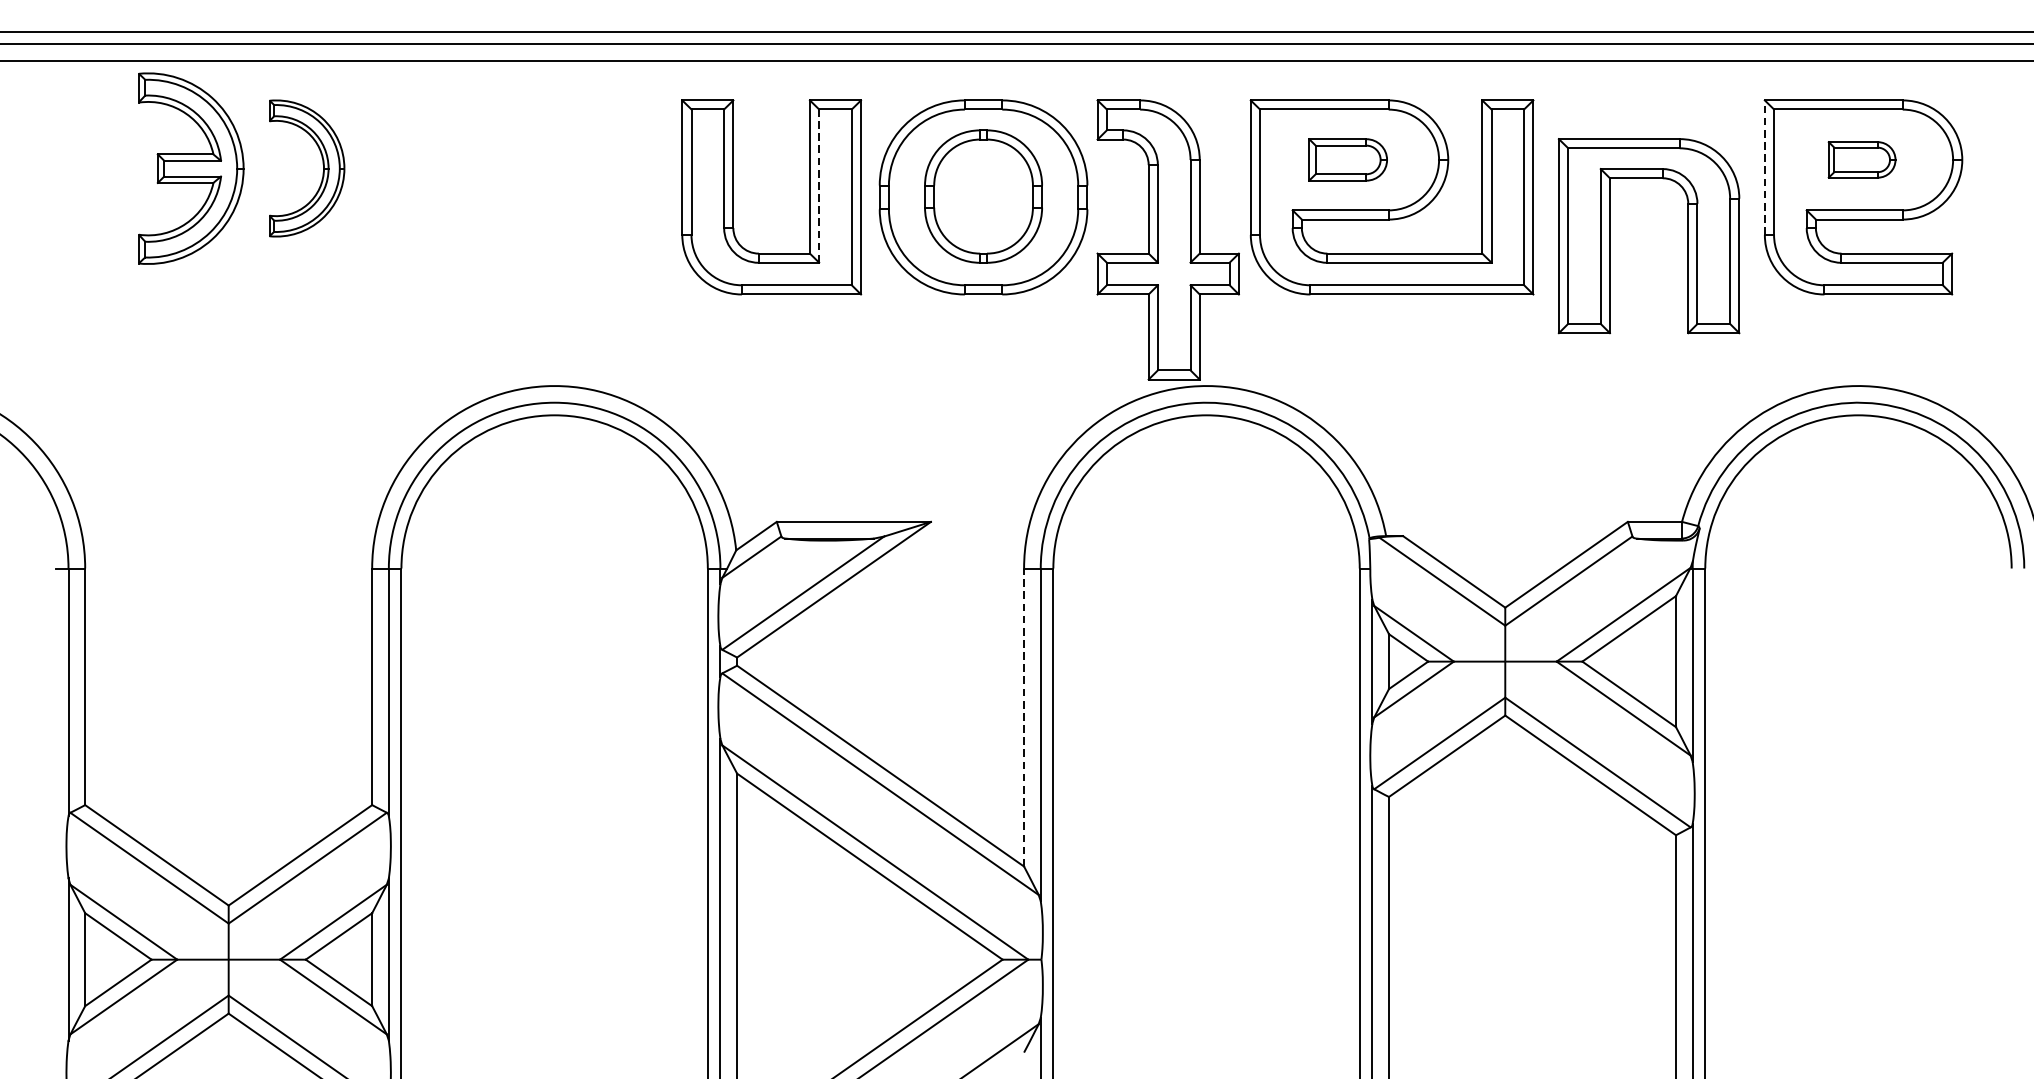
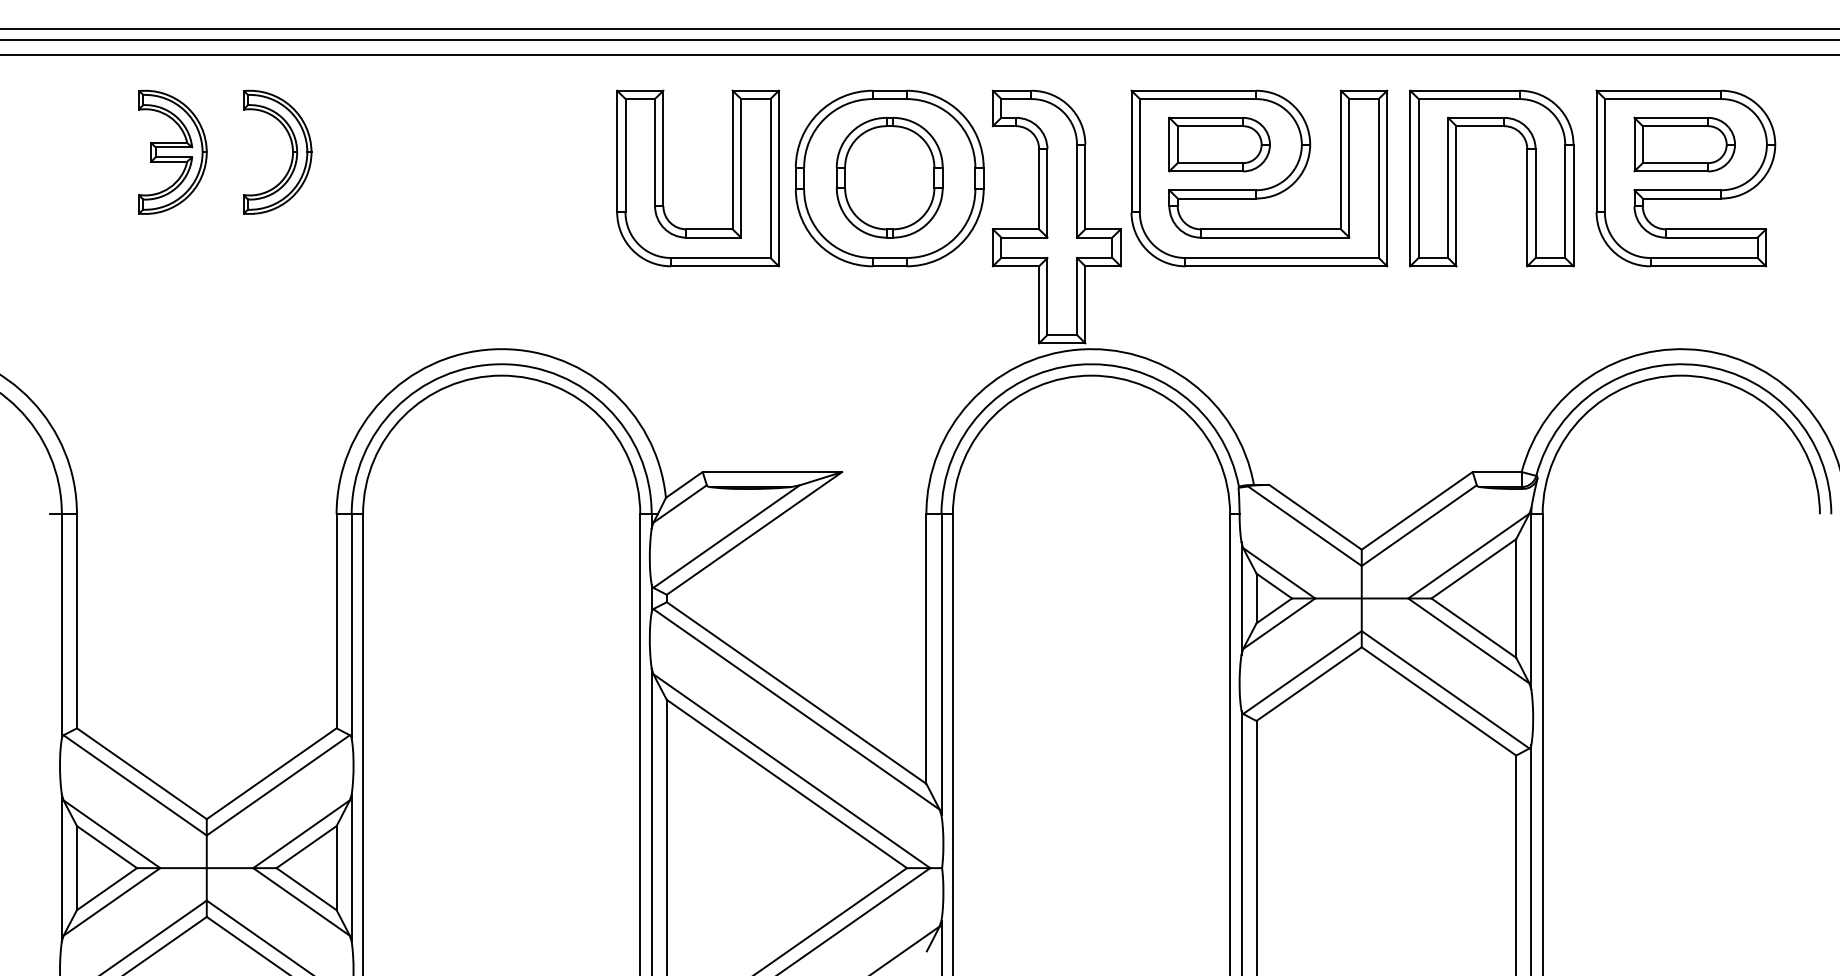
part: (1348, 159) -> (1219, 144), size x1.43
part: (1862, 159) -> (1684, 144), size x1.67
part: (190, 167) -> (172, 151), size x0.71
line: (1764, 167) -> (1596, 151), dashed -> solid
line: (819, 185) -> (741, 167), dashed -> solid
part: (1609, 236) -> (1456, 178), moved
line: (1024, 718) -> (926, 649), dashed -> solid

